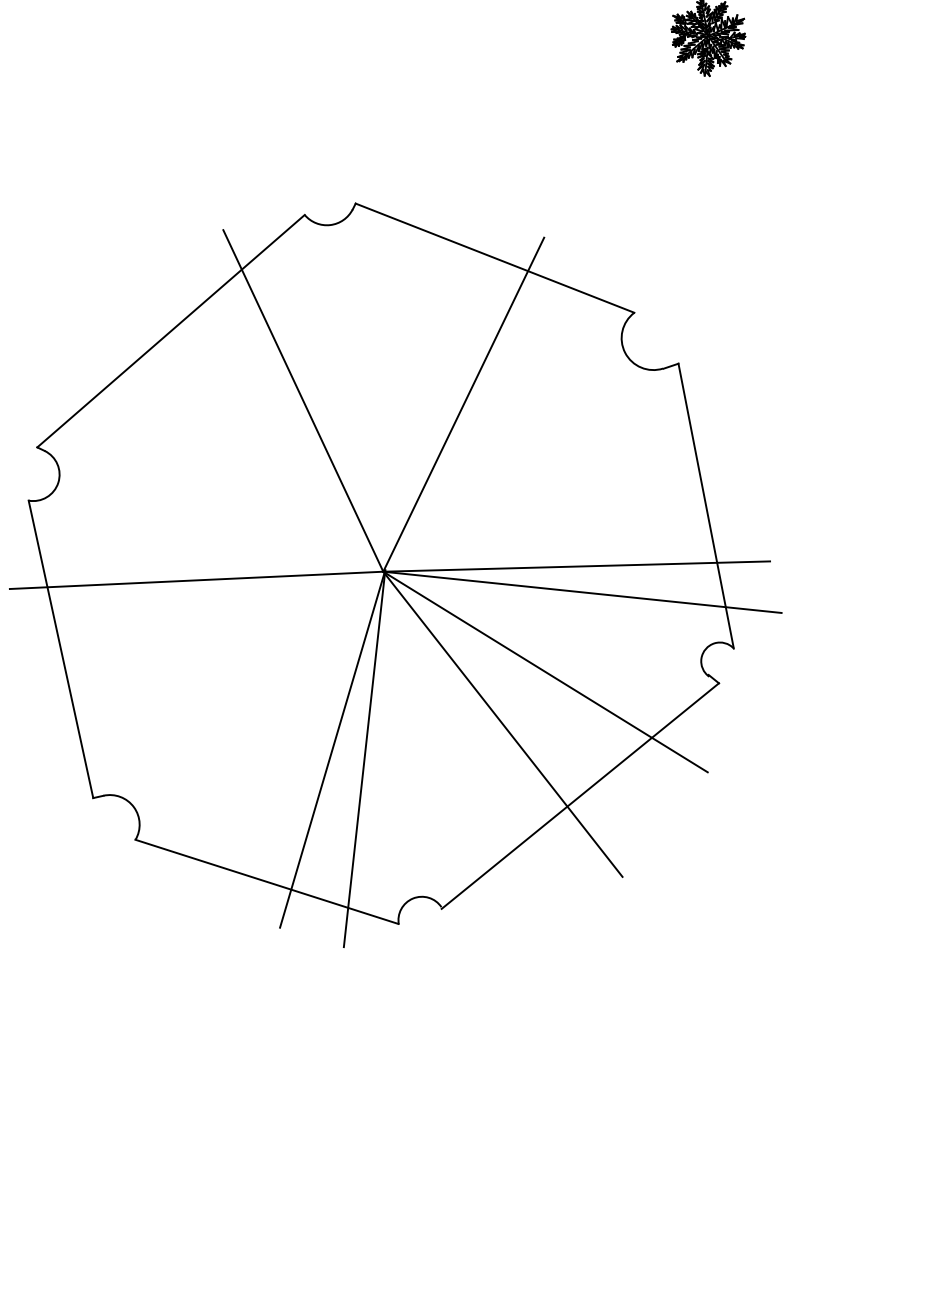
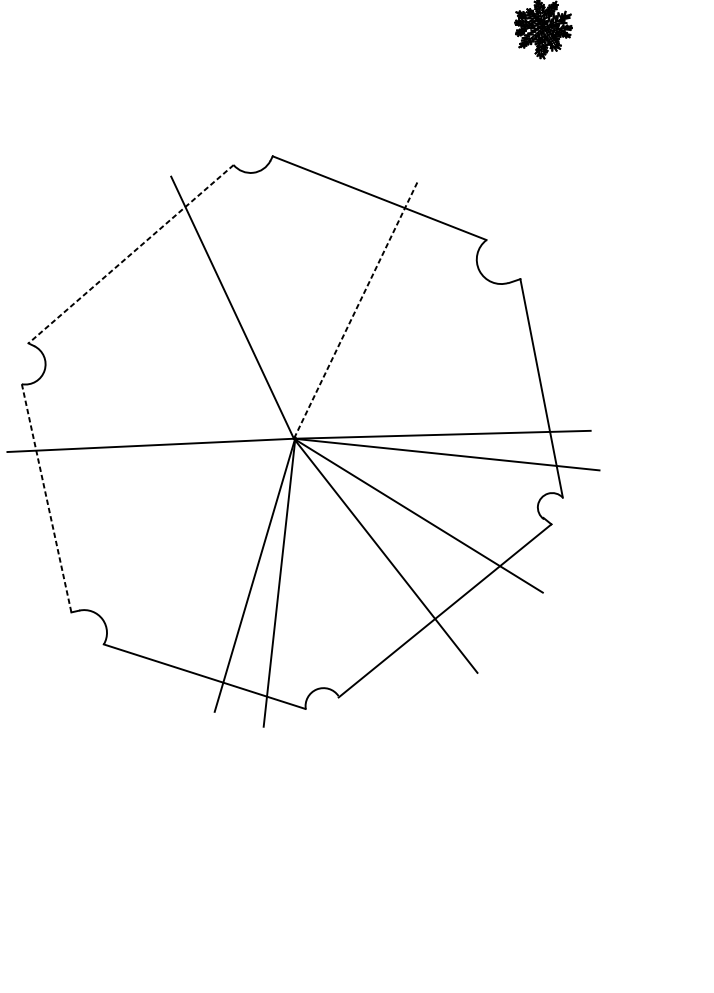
line: (170, 331) -> (130, 254), solid -> dashed
line: (463, 405) -> (355, 311), solid -> dashed
line: (61, 649) -> (47, 498), solid -> dashed

